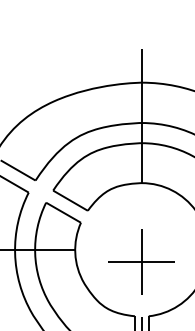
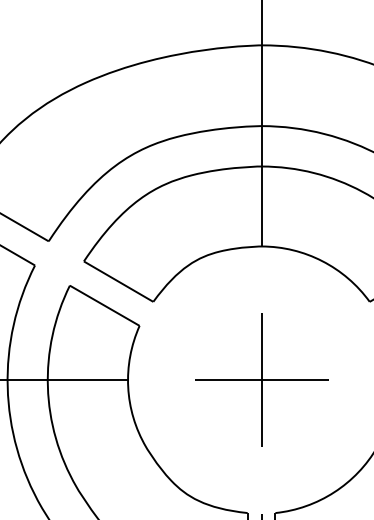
part: (141, 261) -> (260, 379), moved

